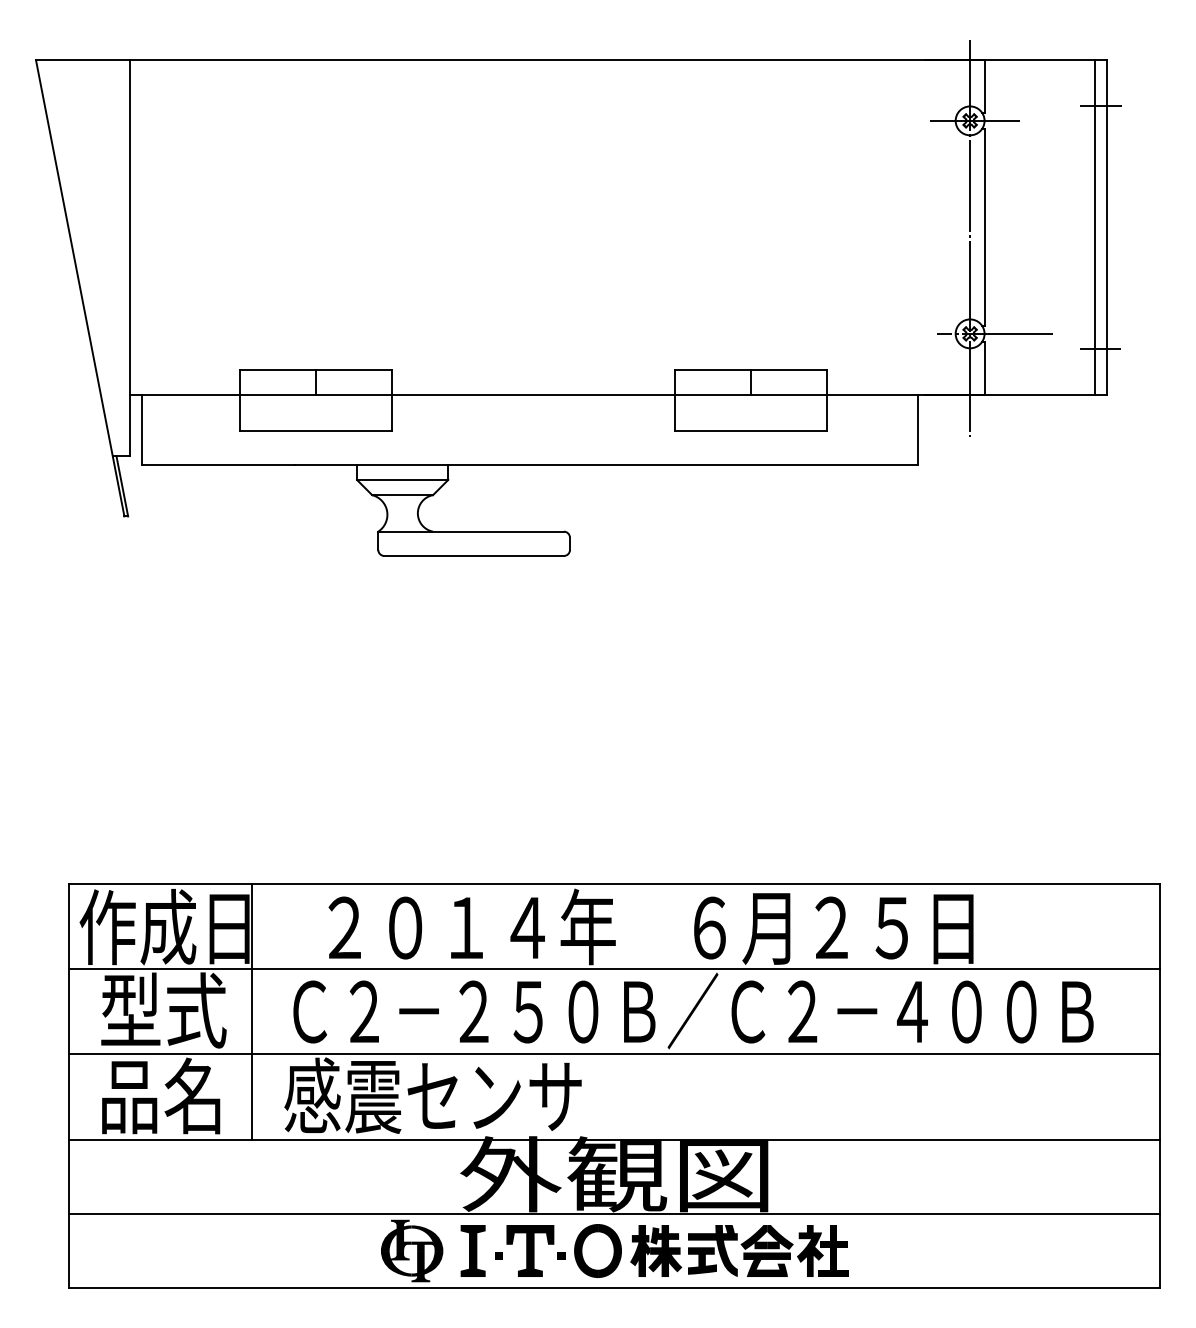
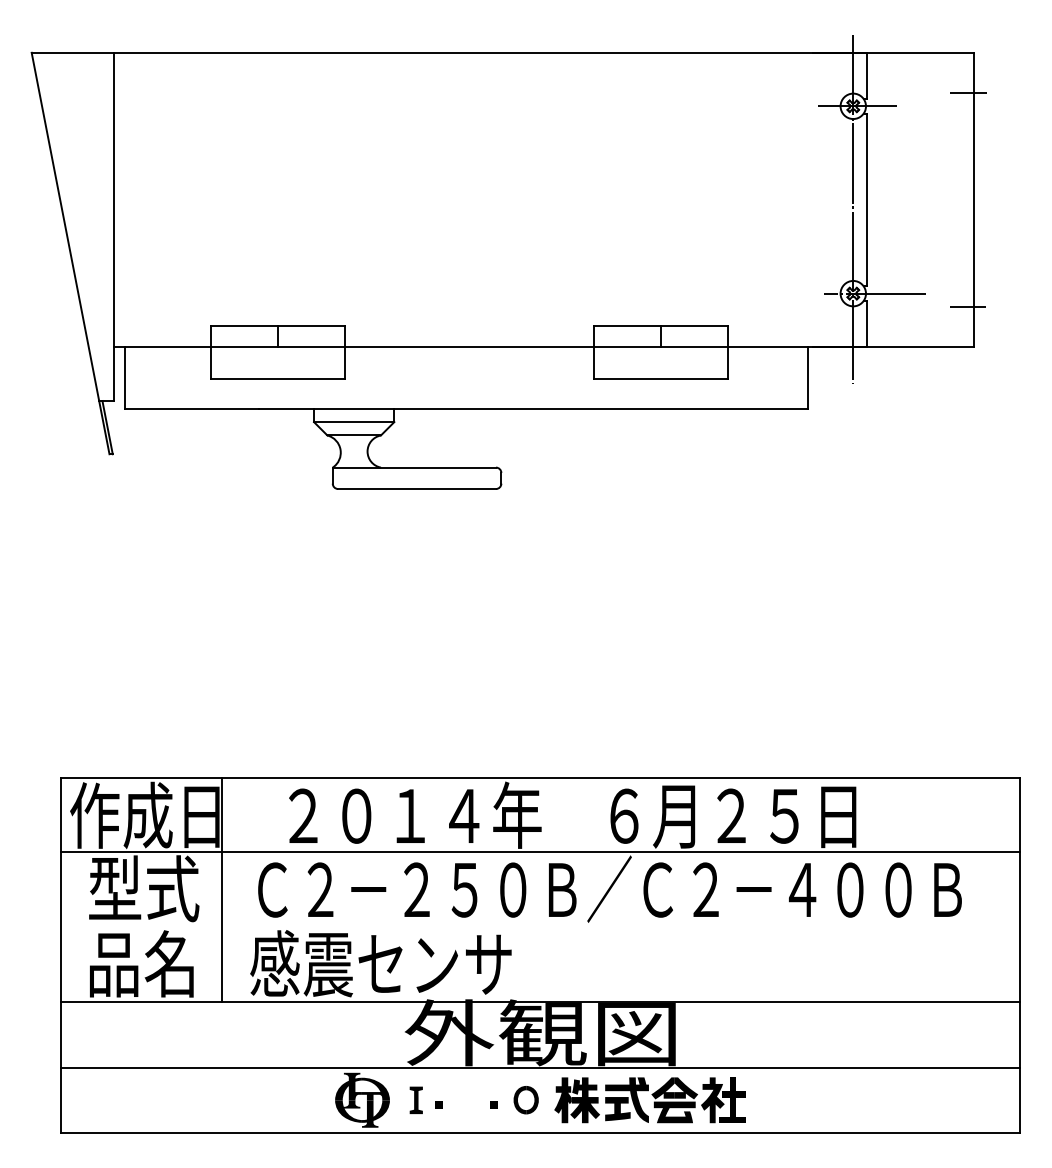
line: (1095, 226) -> (963, 199), removed
line: (614, 1054) -> (540, 927), removed
part: (598, 1250) -> (526, 1099), size x0.6
part: (473, 1251) -> (416, 1100), size x0.6
part: (530, 1251) -> (466, 1100), removed

